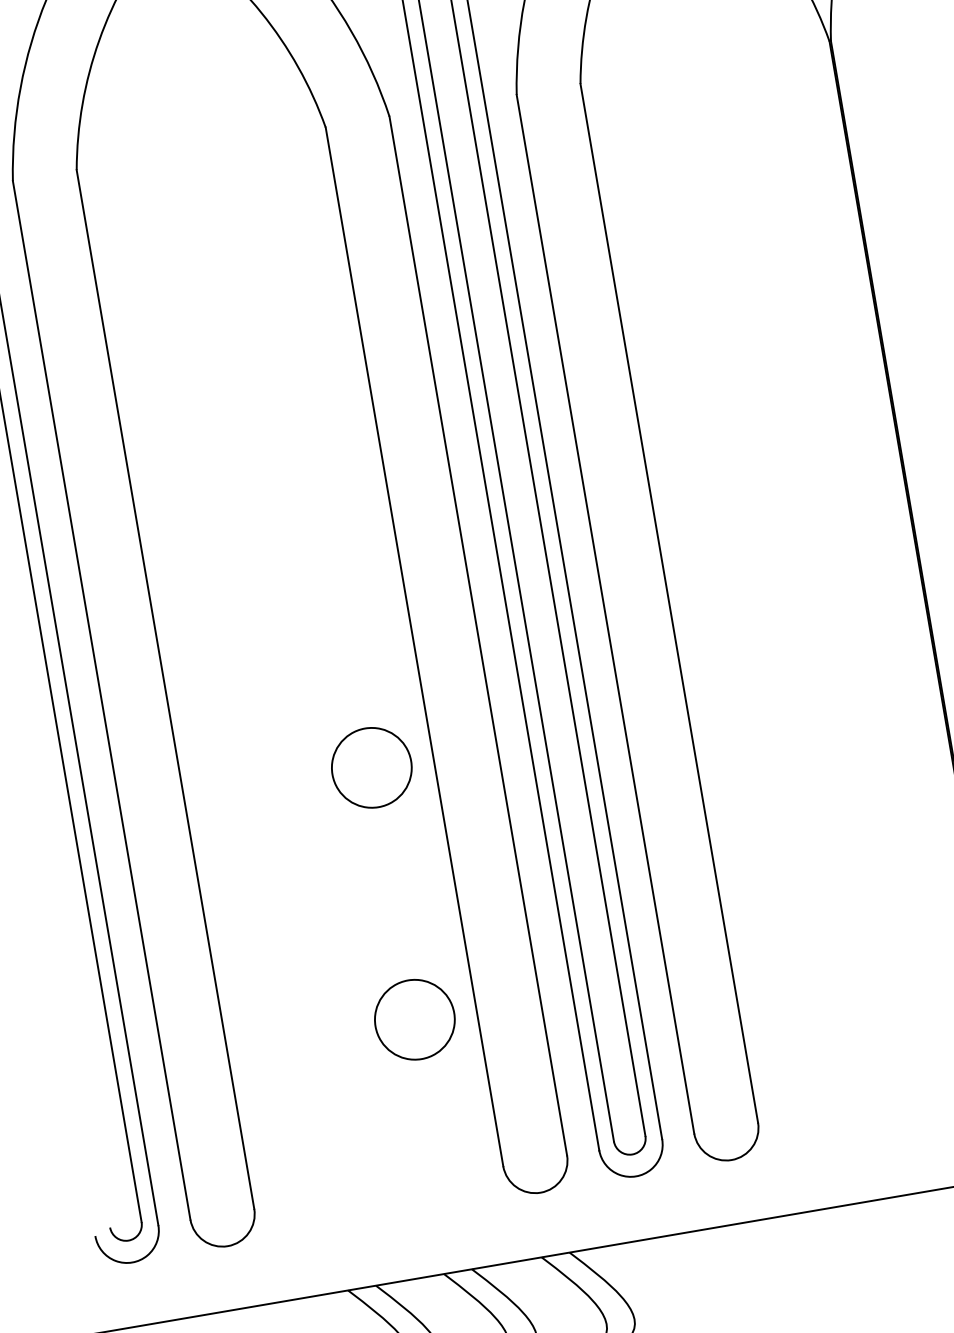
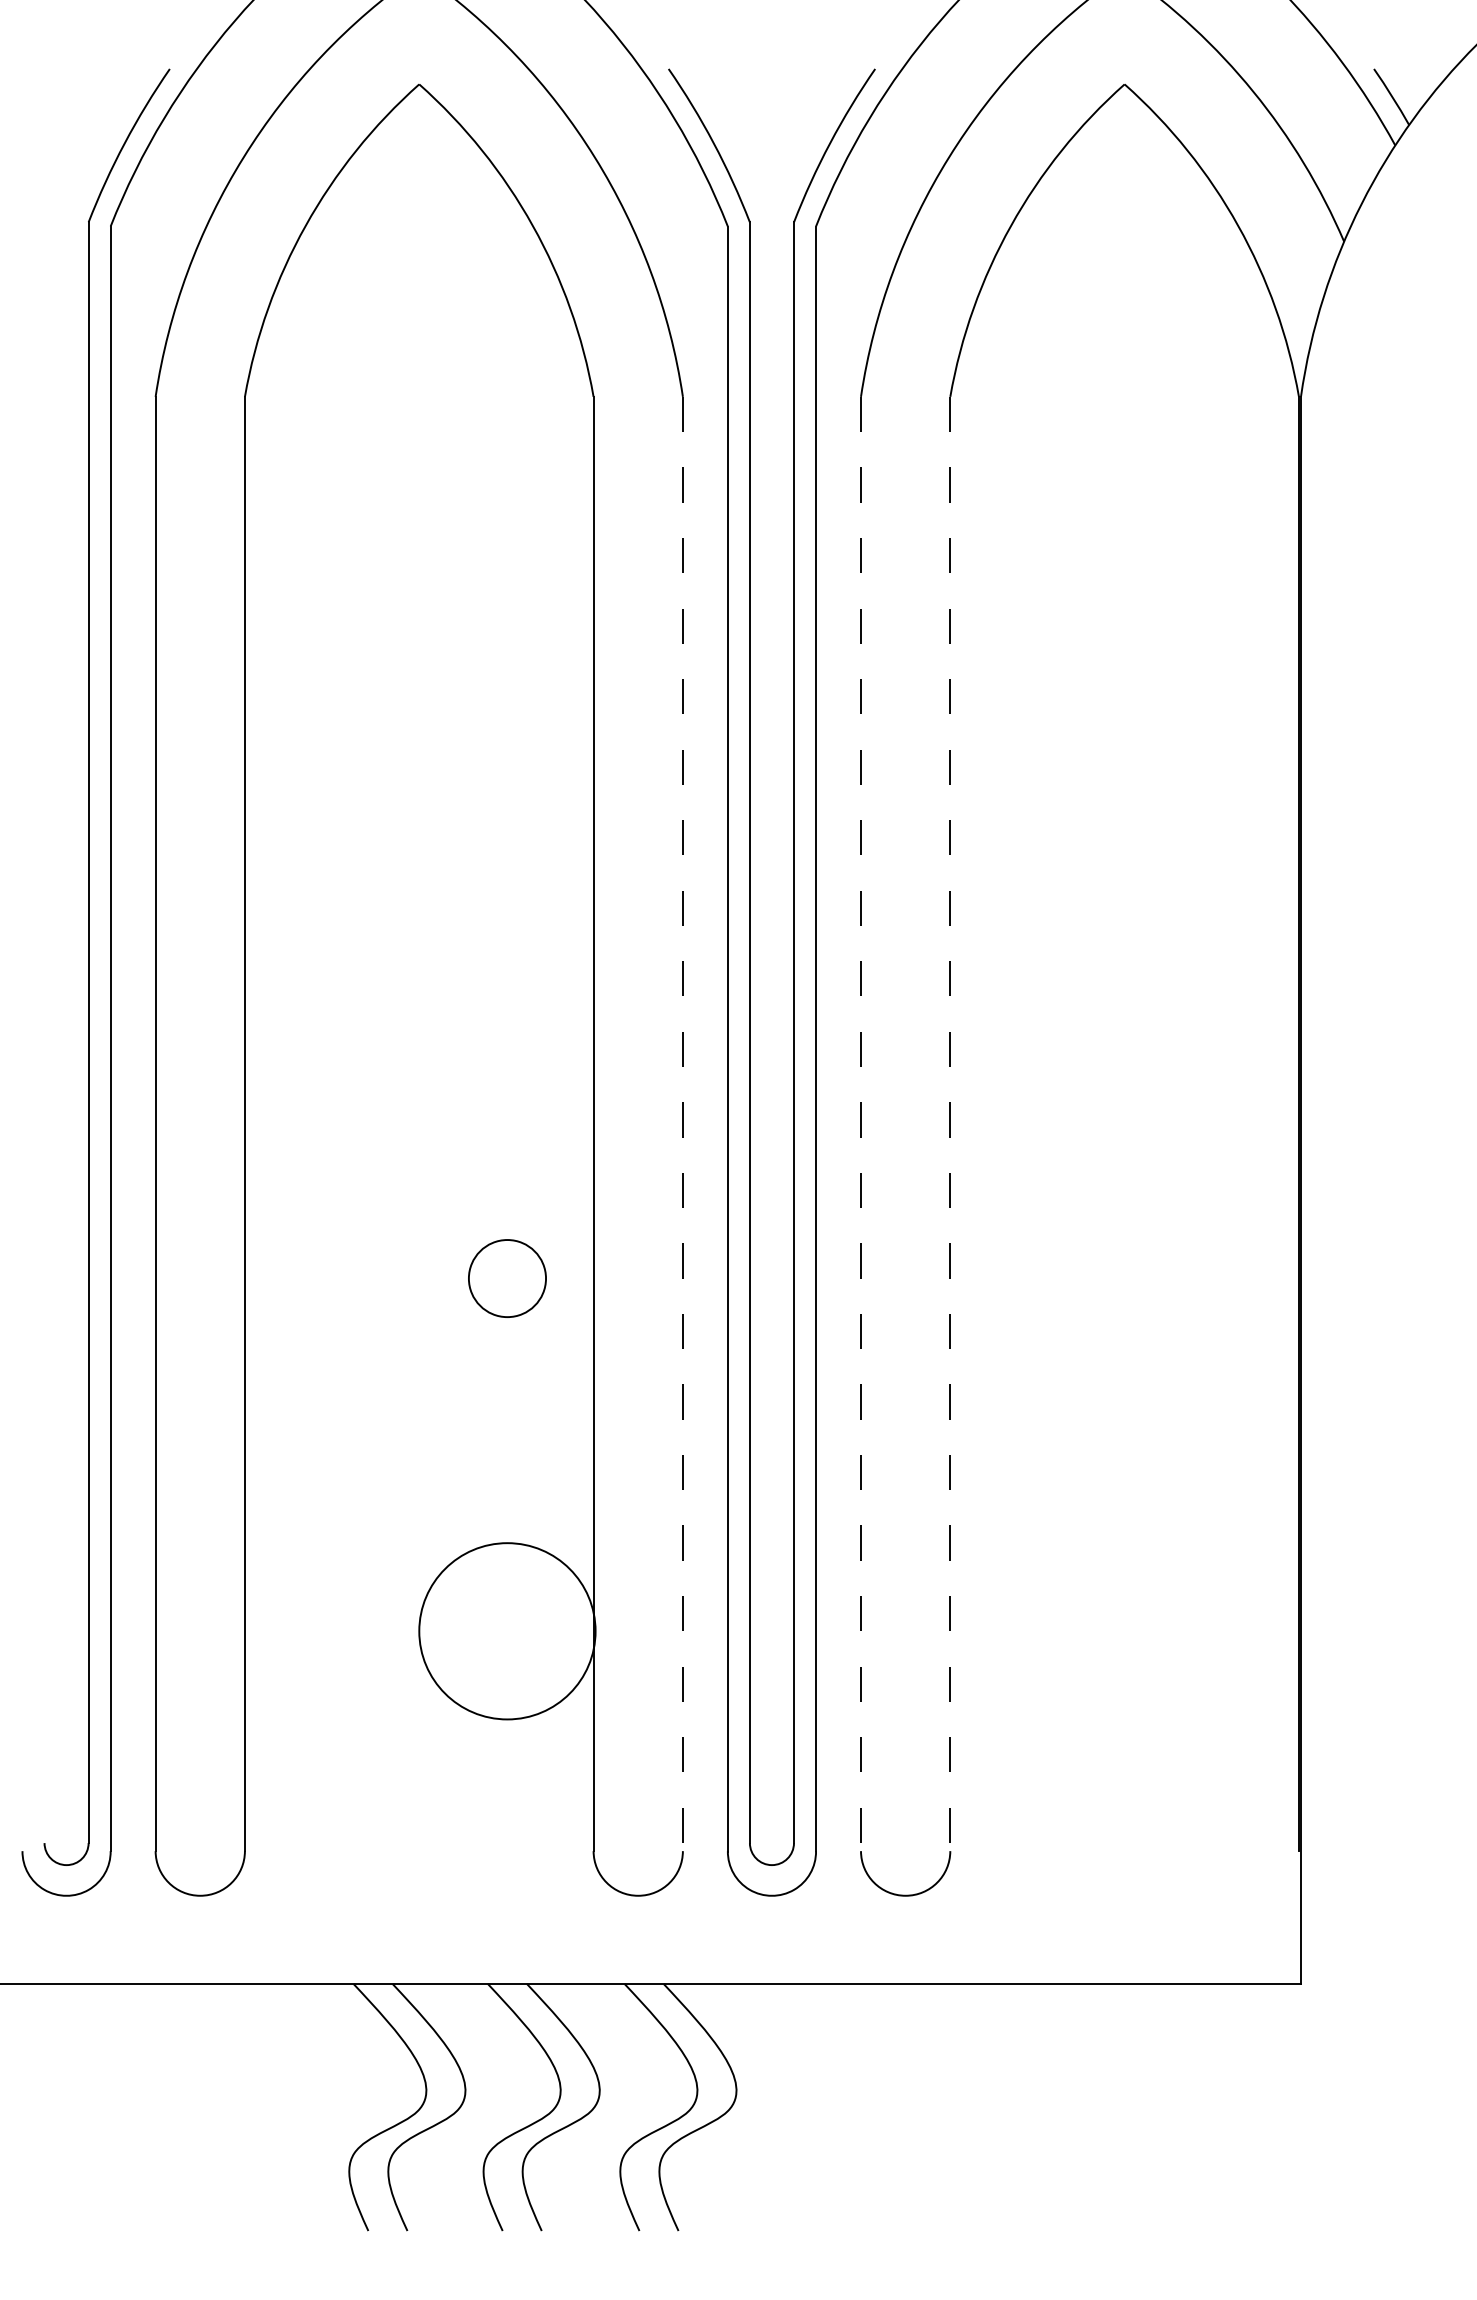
line: (669, 603) -> (950, 1124), solid -> dashed
line: (605, 614) -> (860, 1124), solid -> dashed
line: (478, 636) -> (682, 1124), solid -> dashed
circle: (371, 767) -> (507, 1278), size x0.7
circle: (414, 1019) -> (507, 1631), size x1.6

